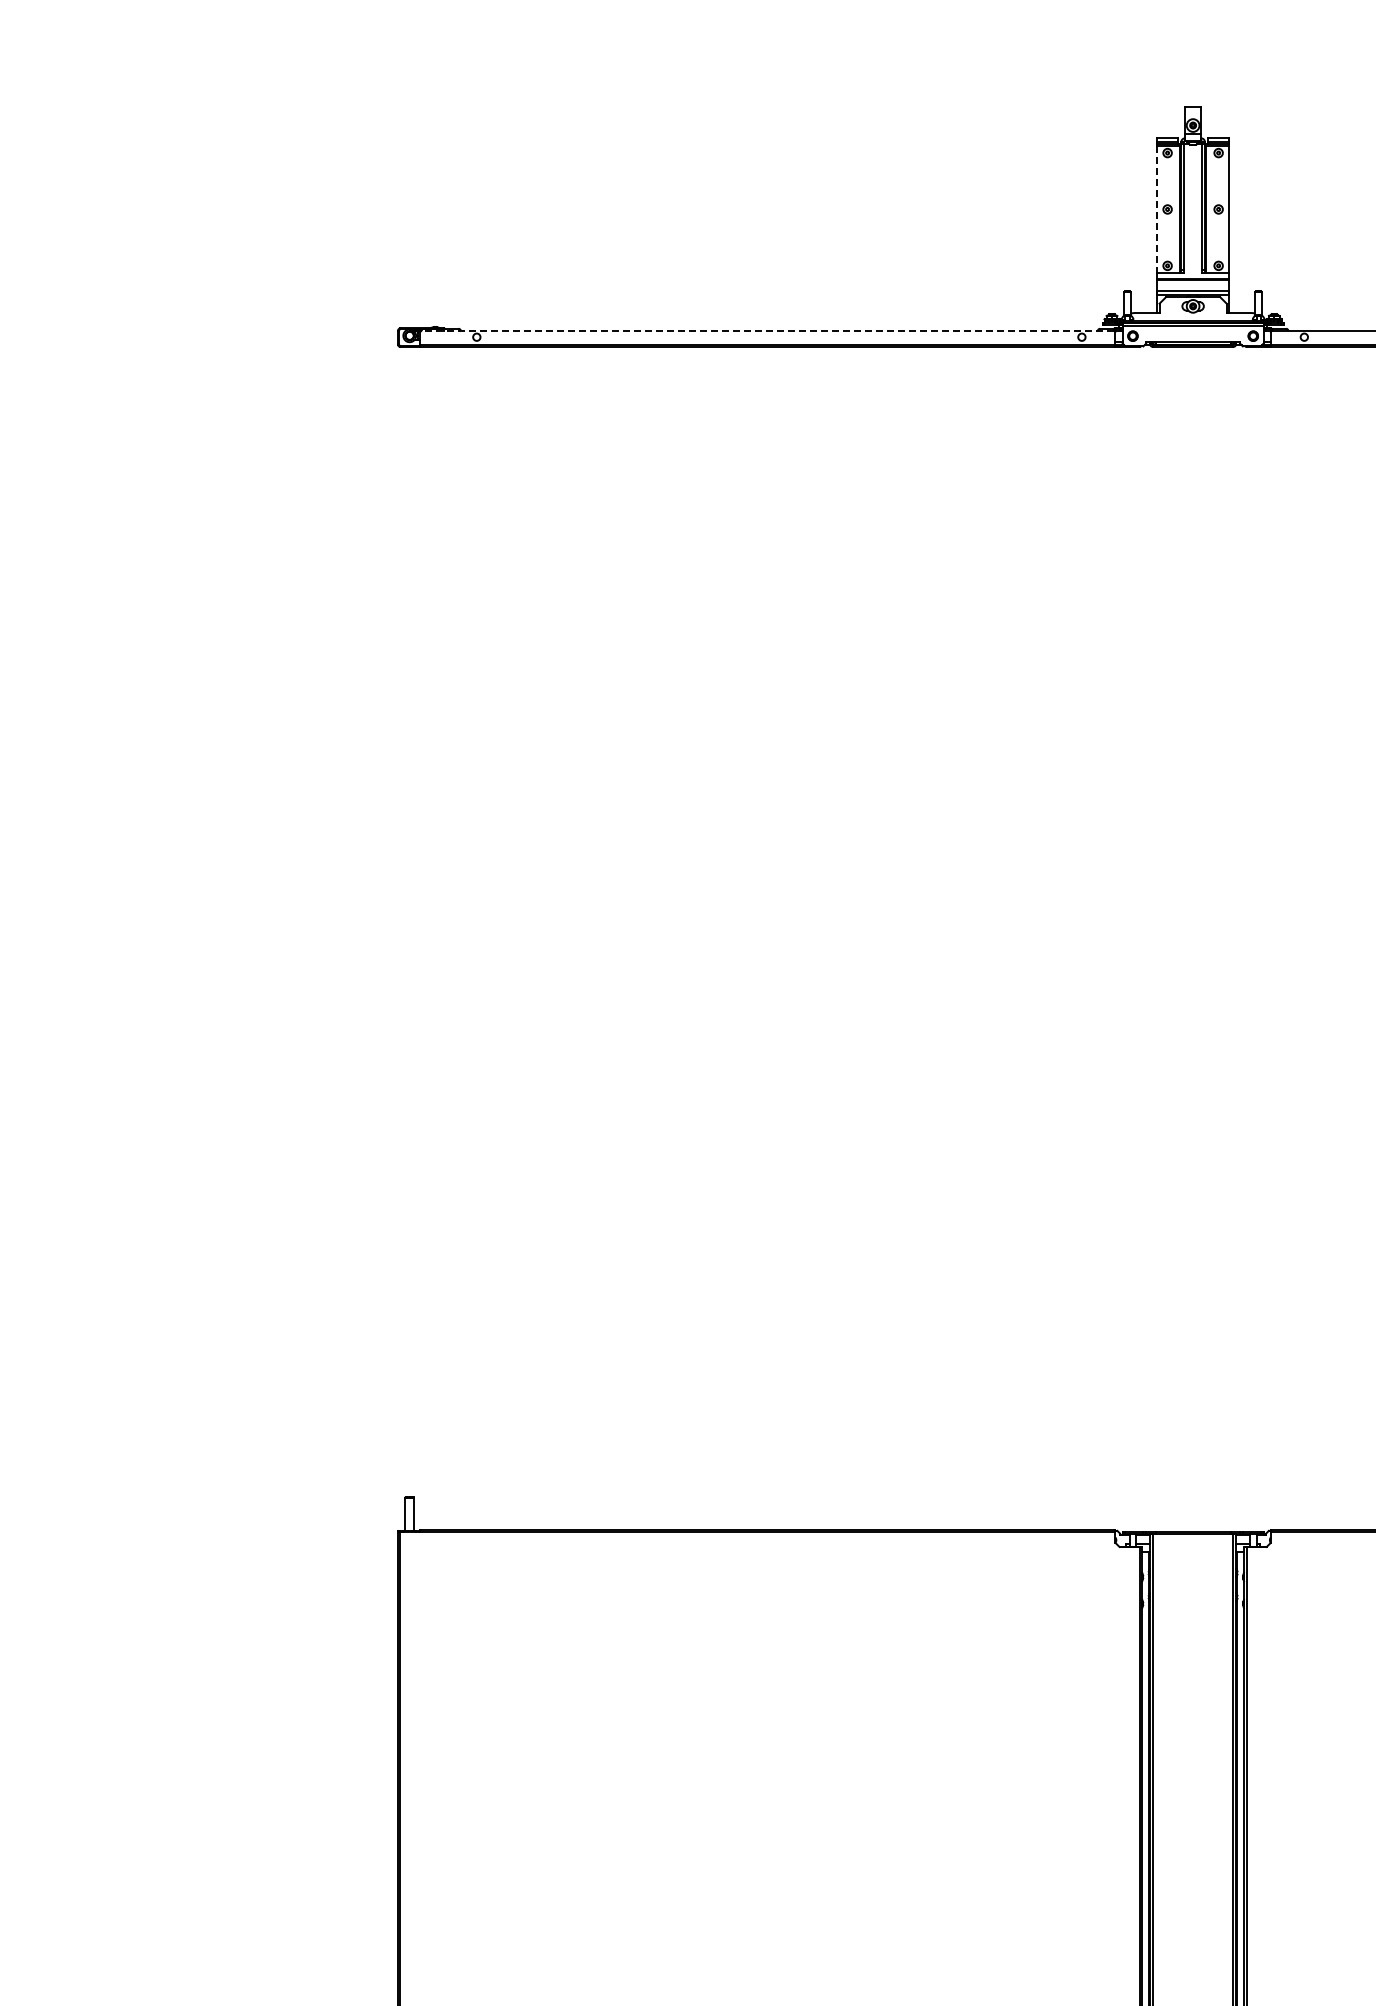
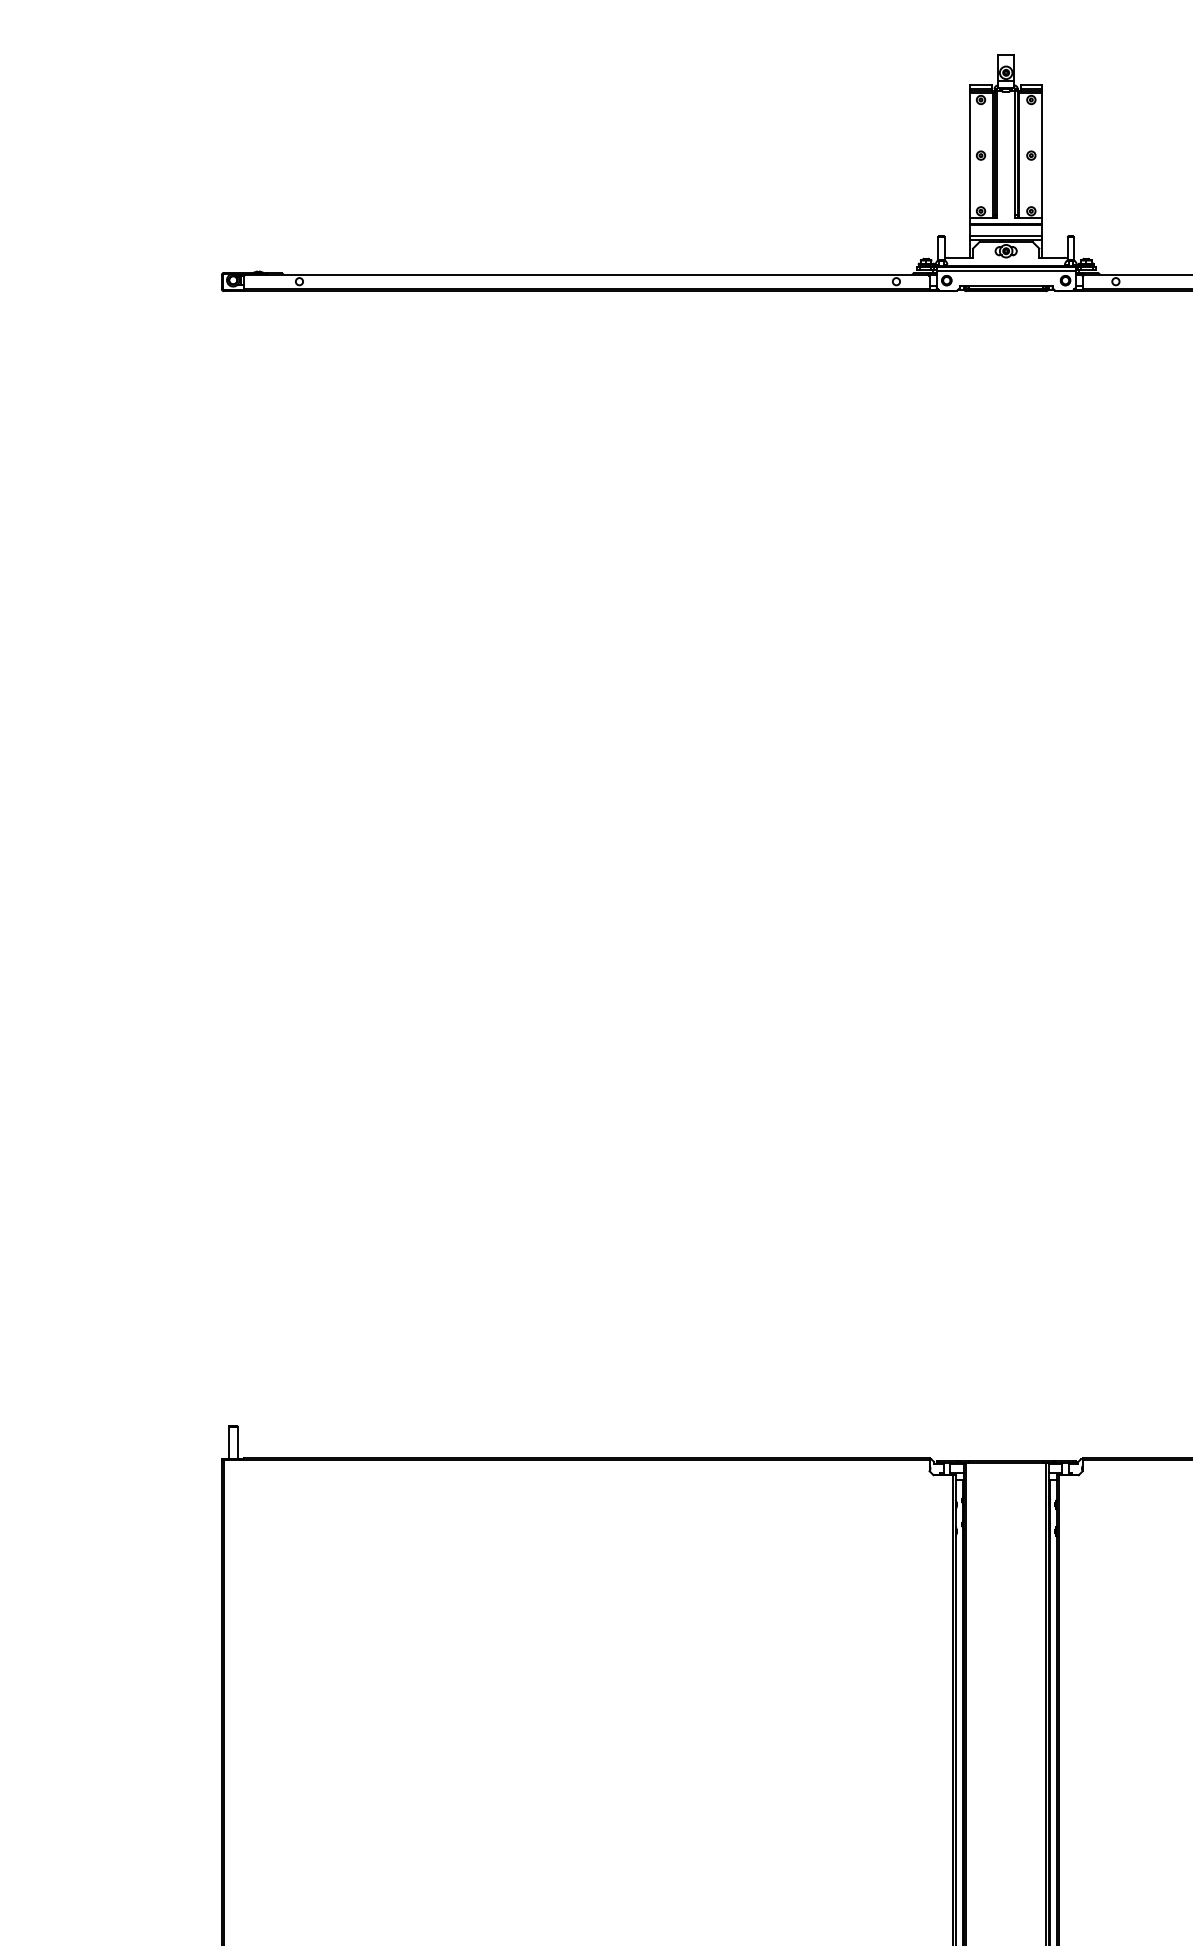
line: (1156, 210) -> (970, 156), dashed -> solid
line: (767, 330) -> (586, 275), dashed -> solid

